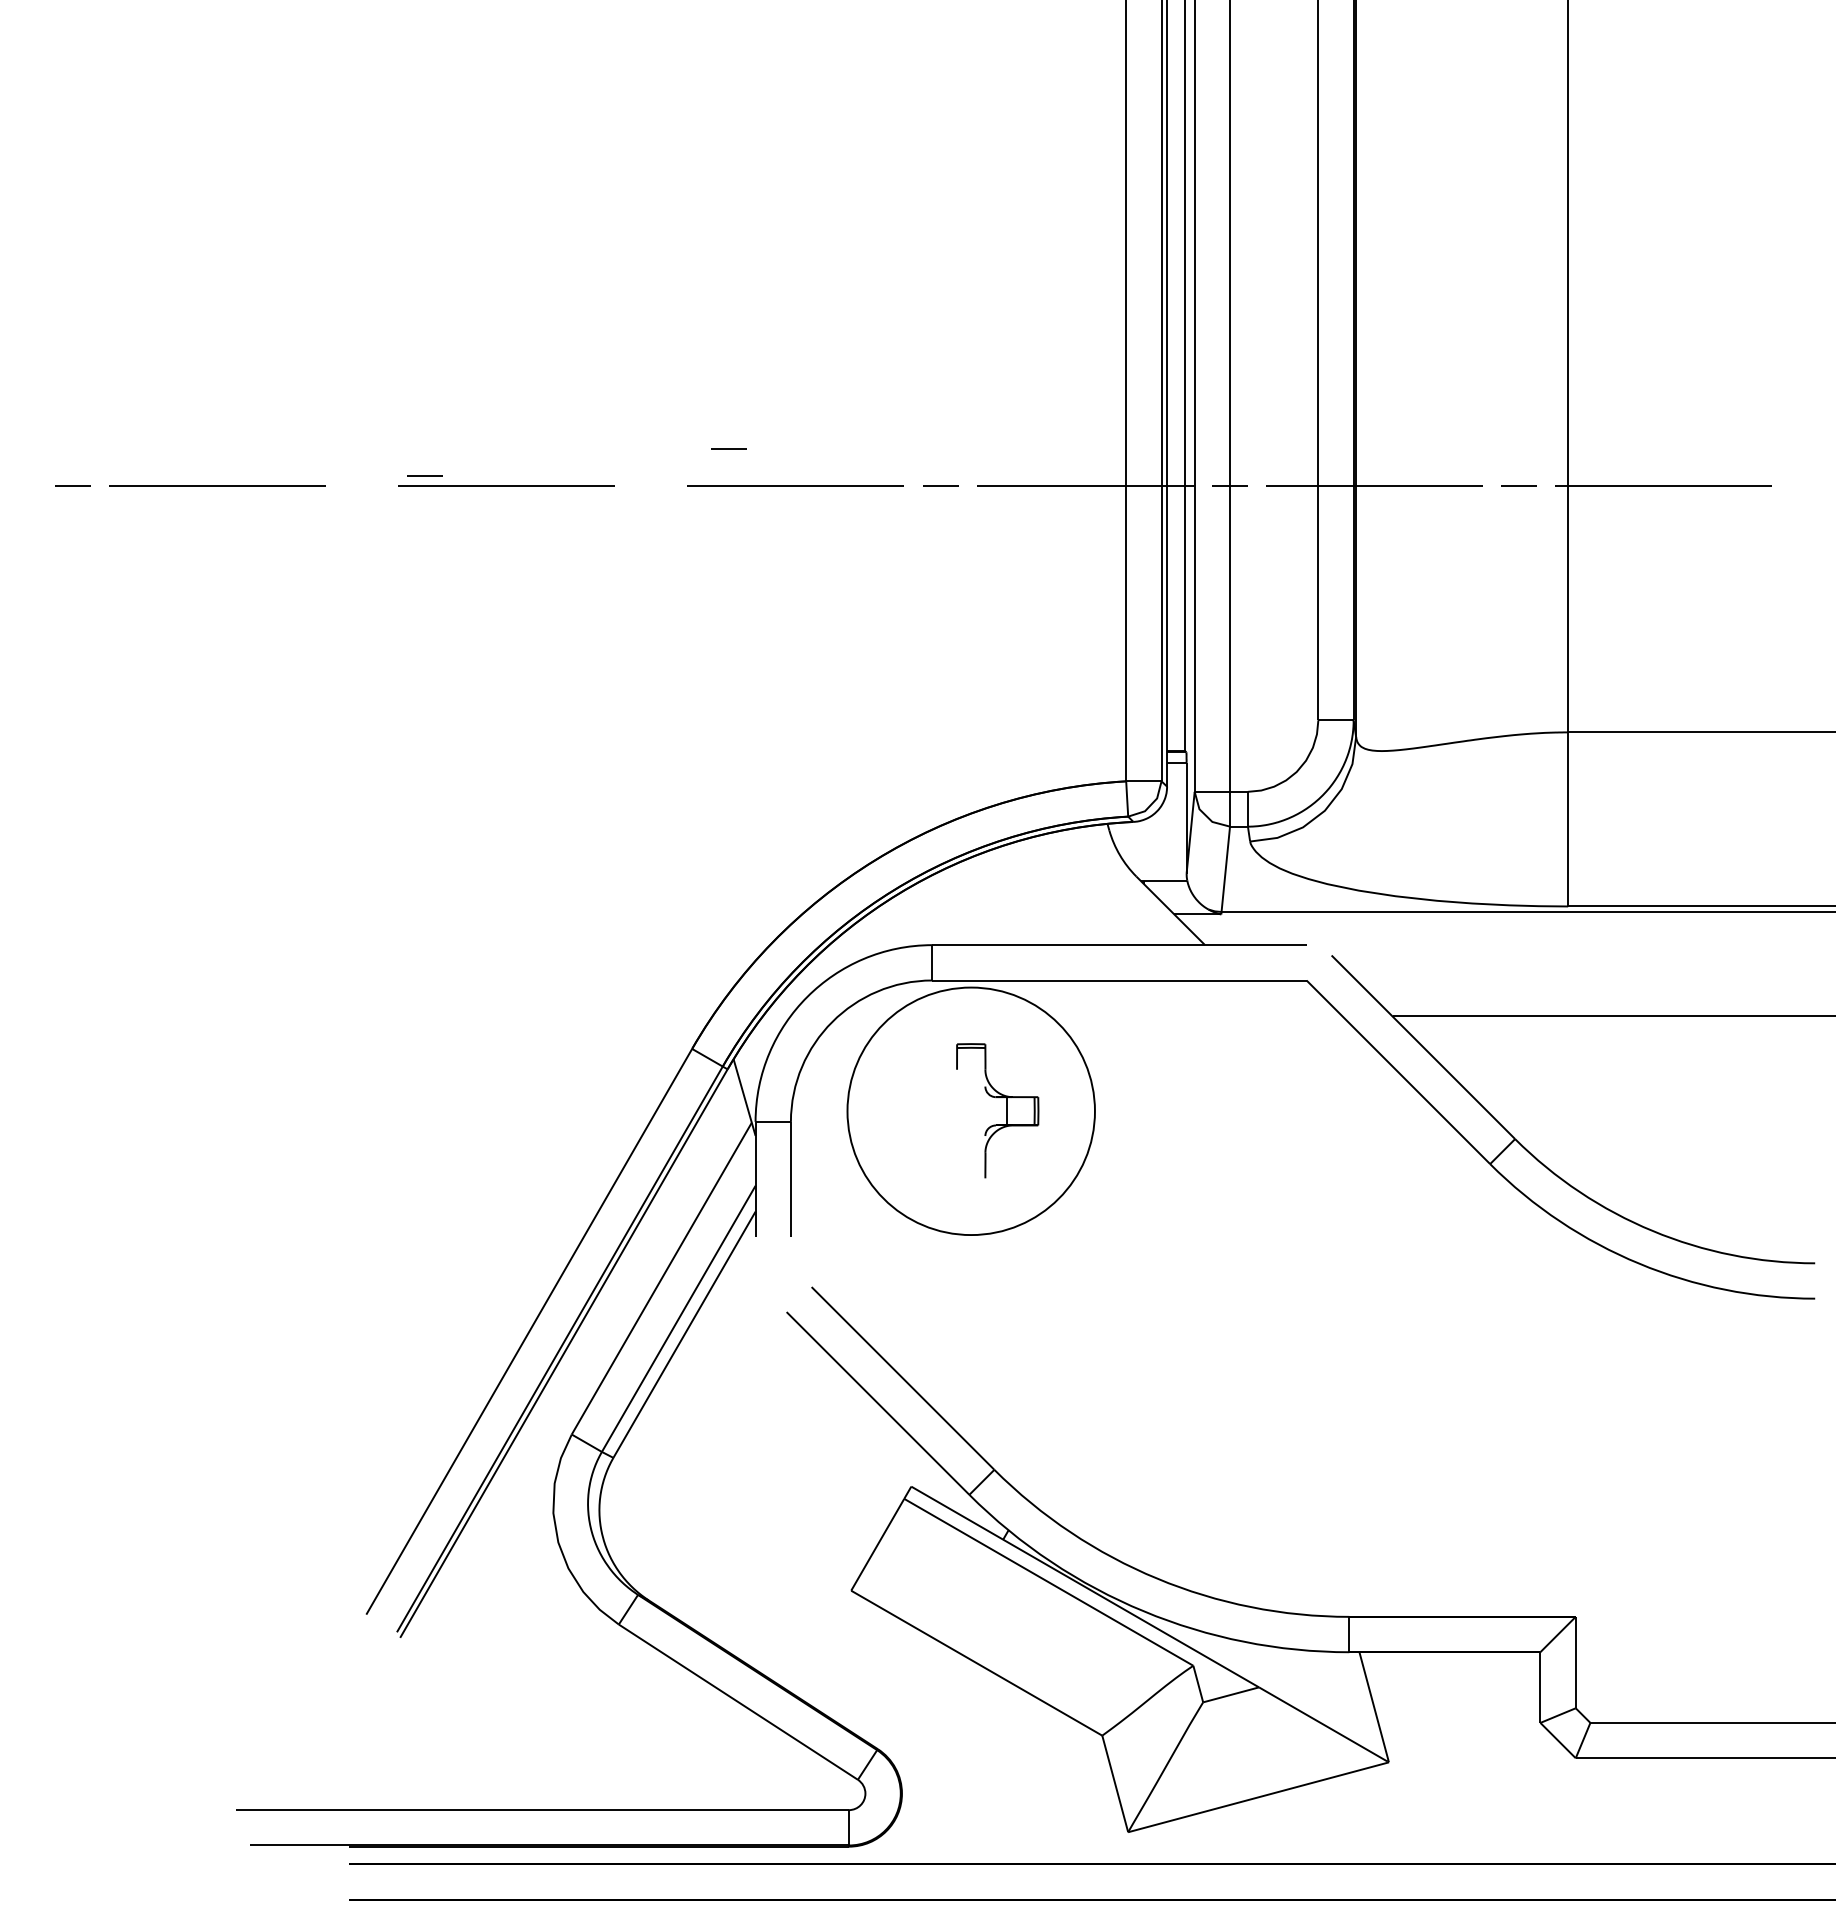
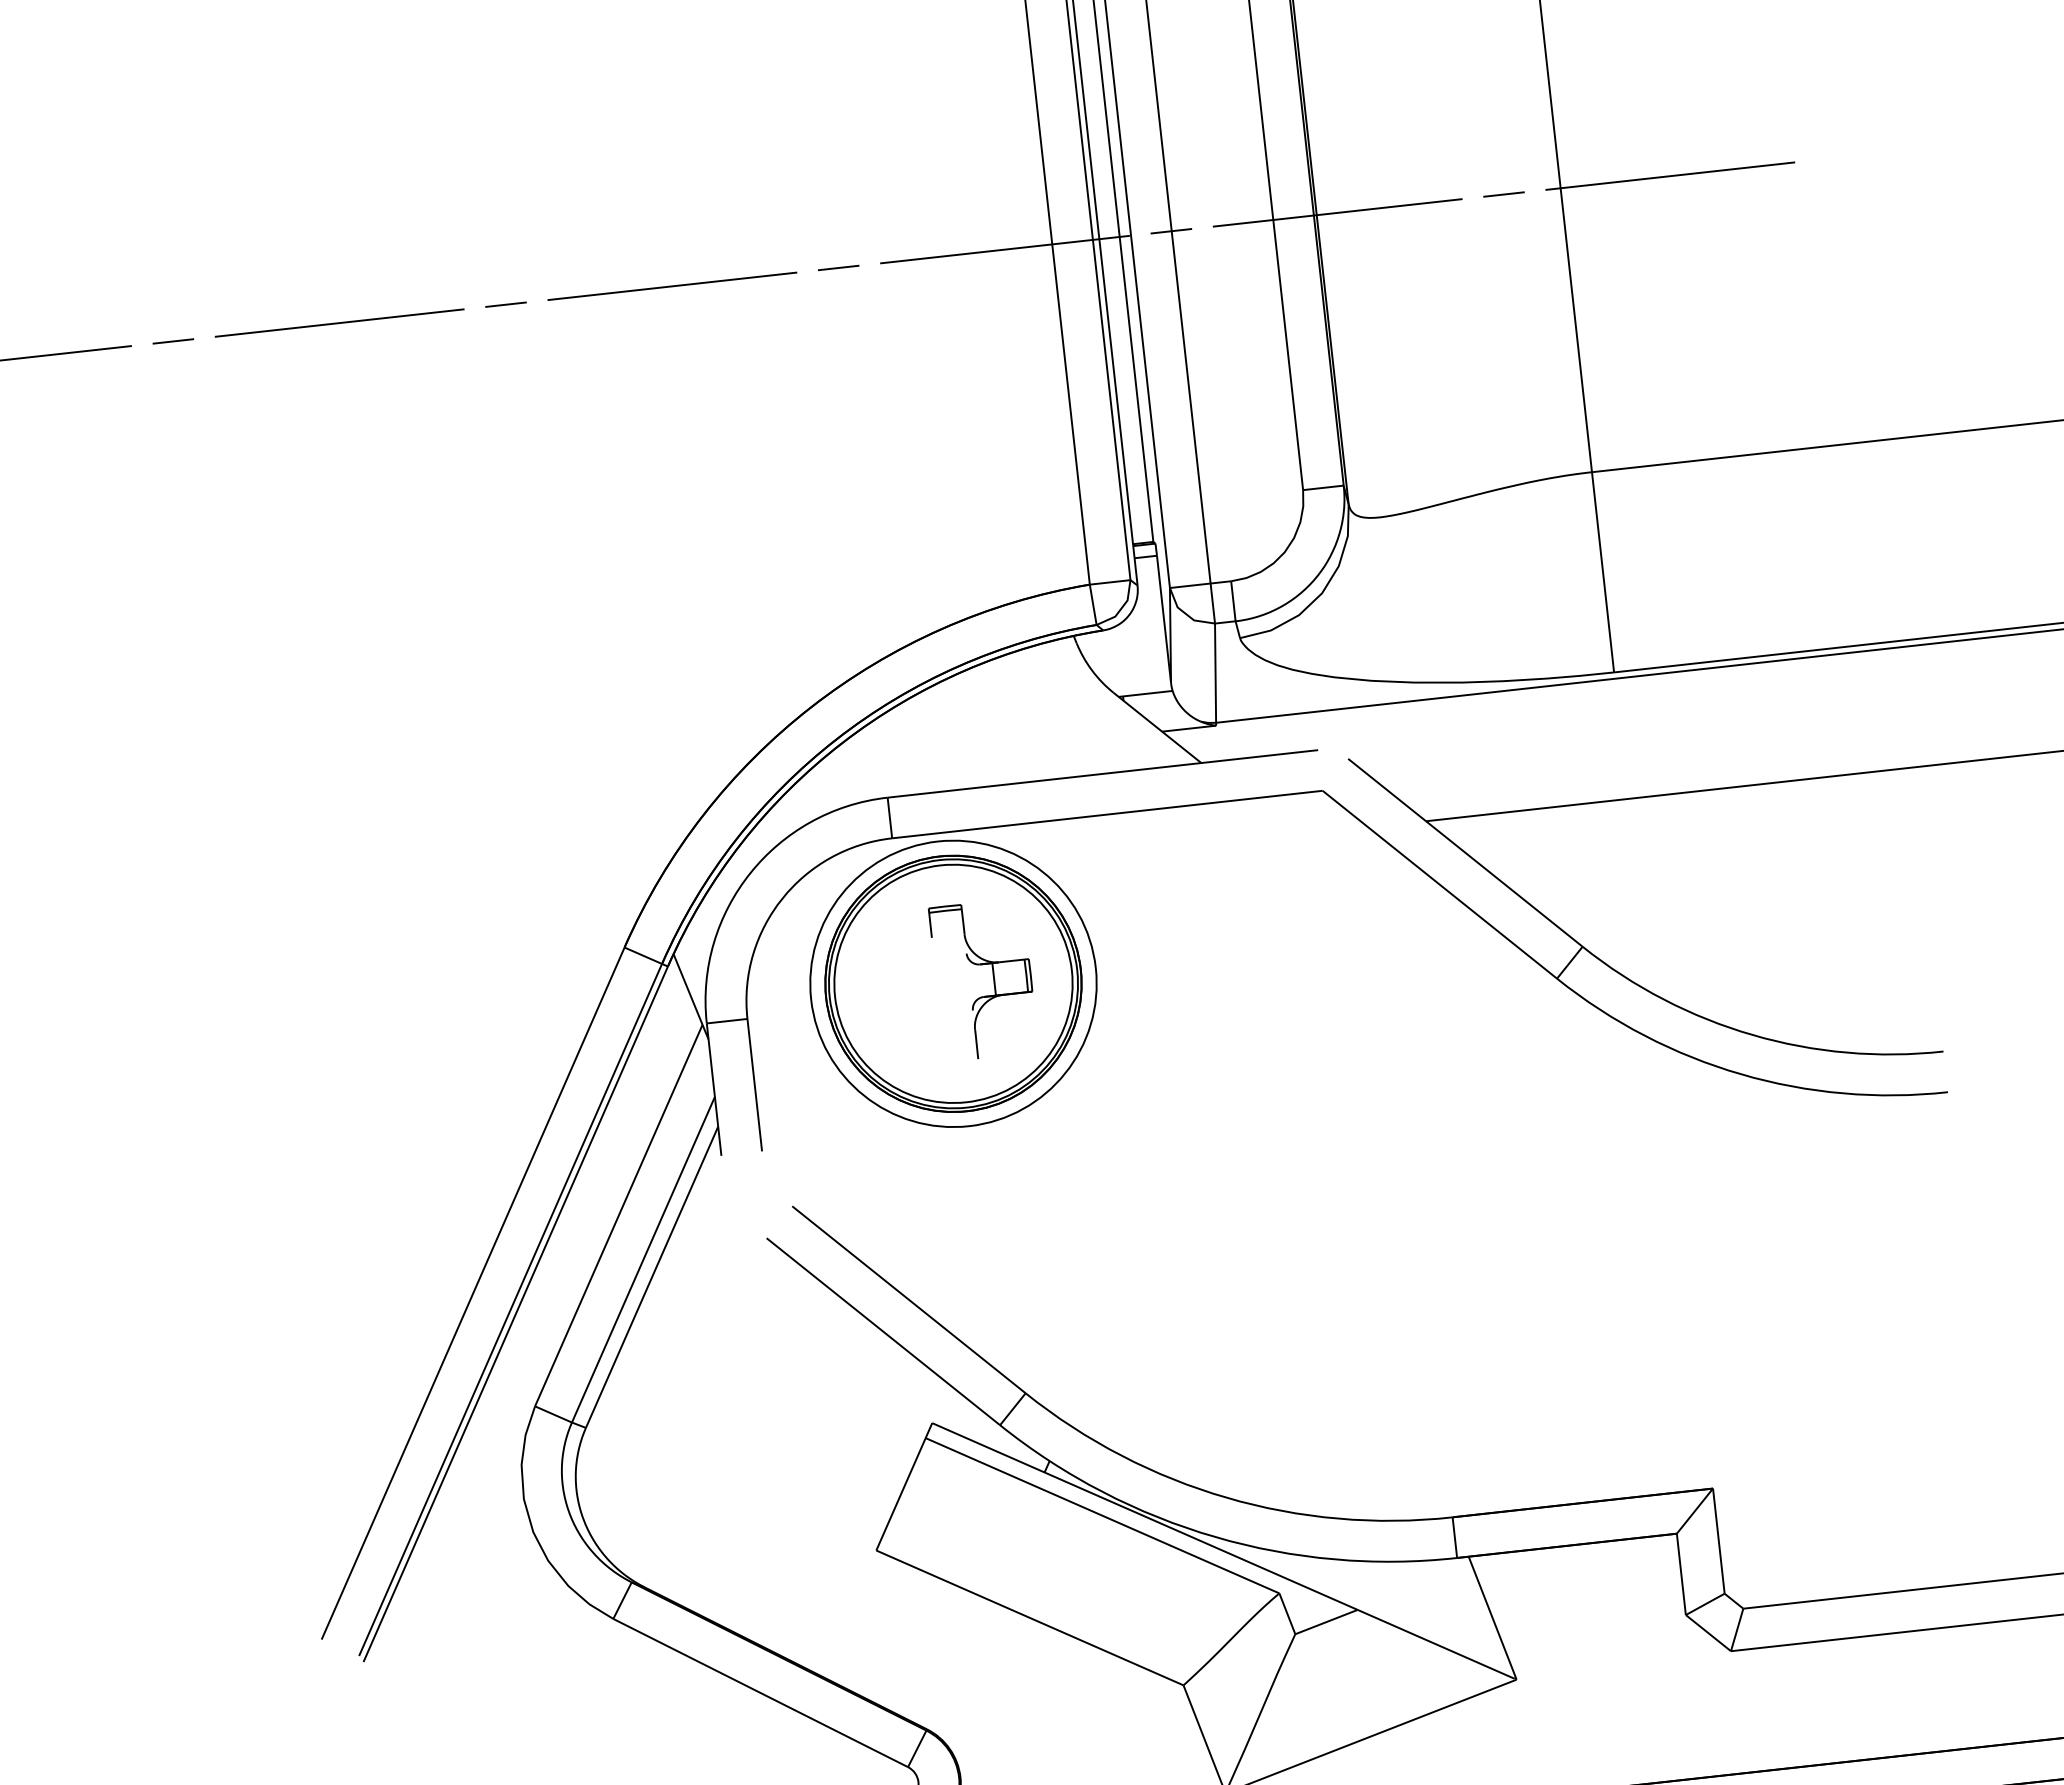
line: (728, 448) -> (505, 304), moved
line: (424, 475) -> (172, 341), moved
part: (970, 1110) -> (952, 983), added

